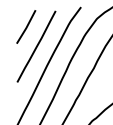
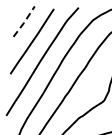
line: (26, 27) -> (24, 22), solid -> dashed

